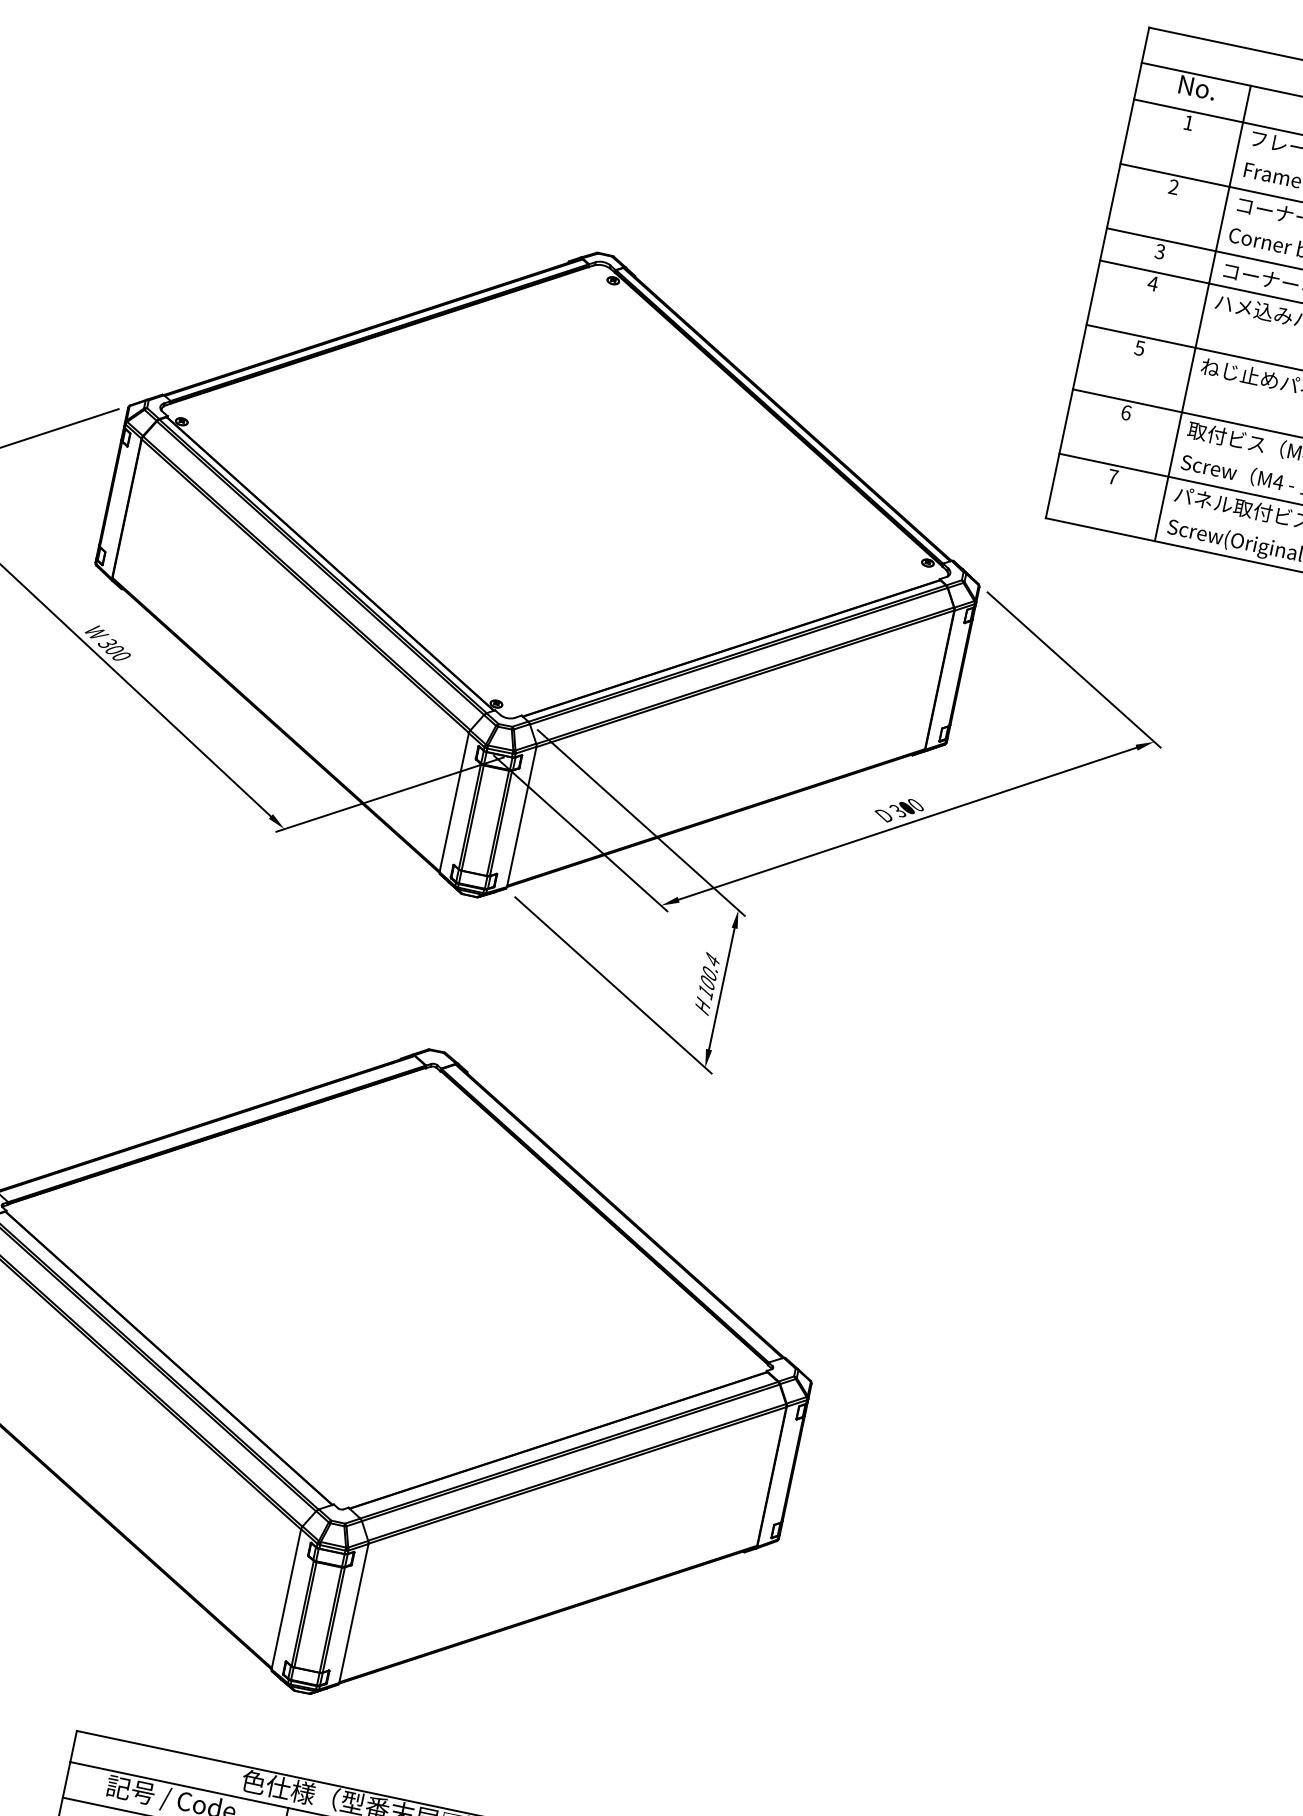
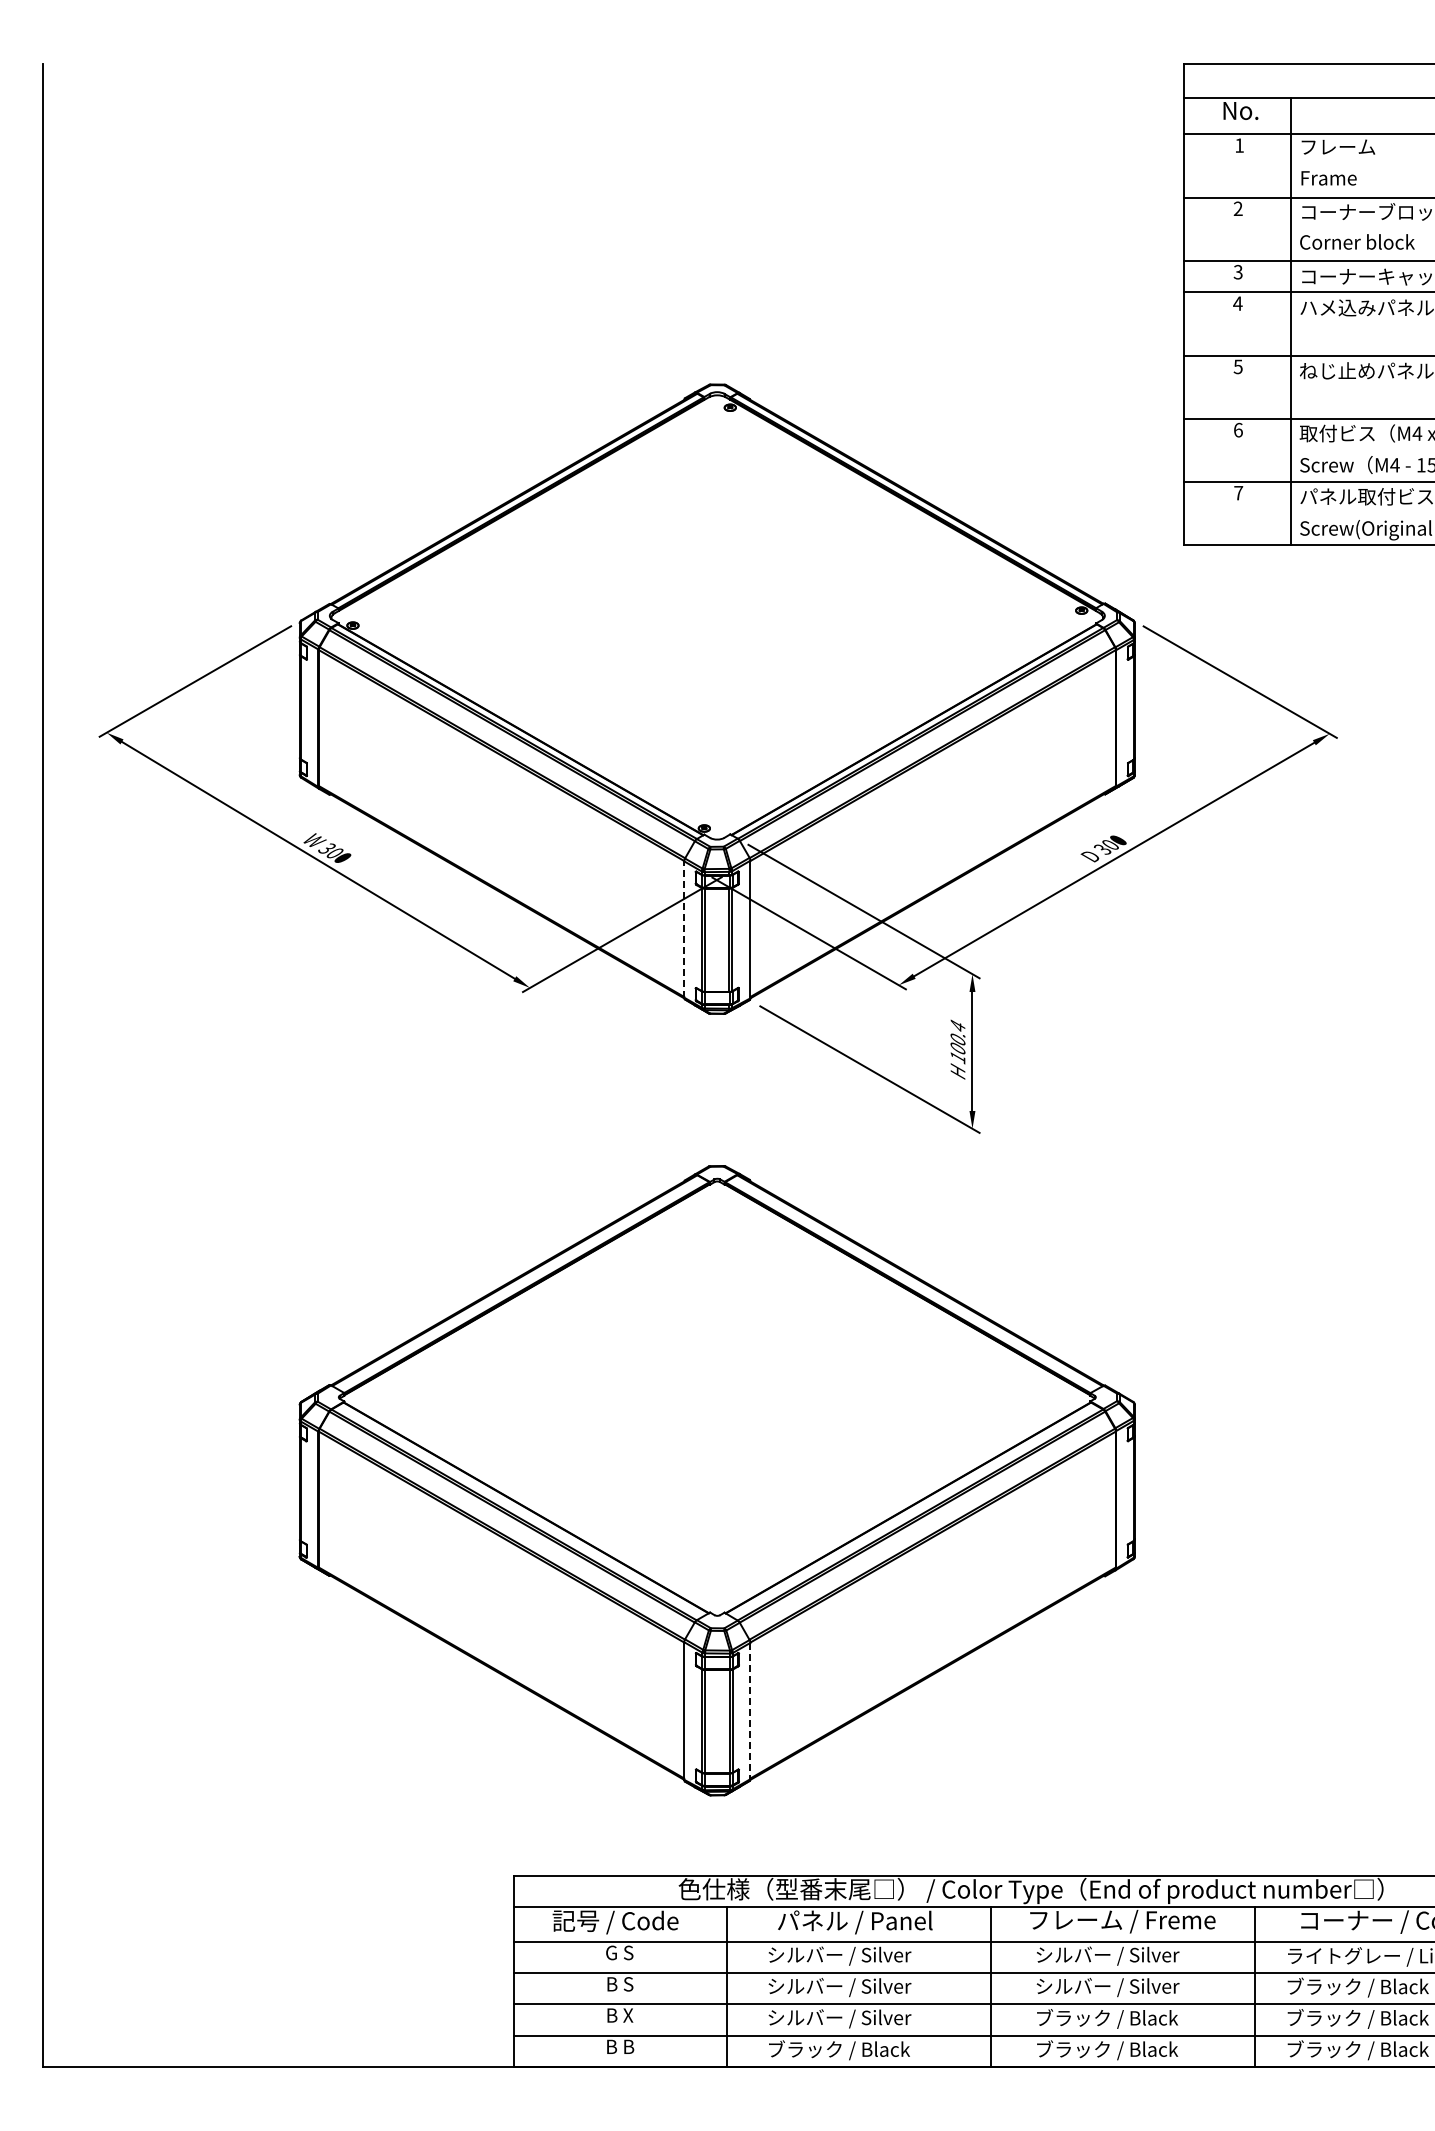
line: (454, 801) -> (684, 928), solid -> dashed
line: (353, 1614) -> (750, 1711), solid -> dashed

